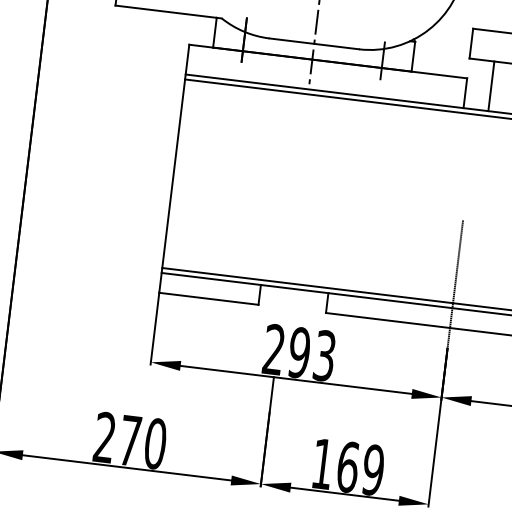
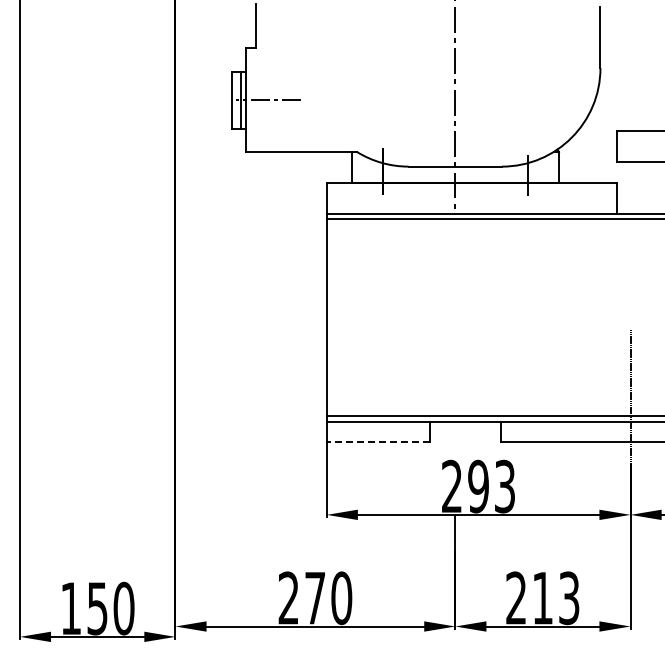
line: (490, 86) -> (642, 188), removed
line: (208, 299) -> (378, 442), solid -> dashed
text: (347, 467) -> (542, 598), 169 -> 213

